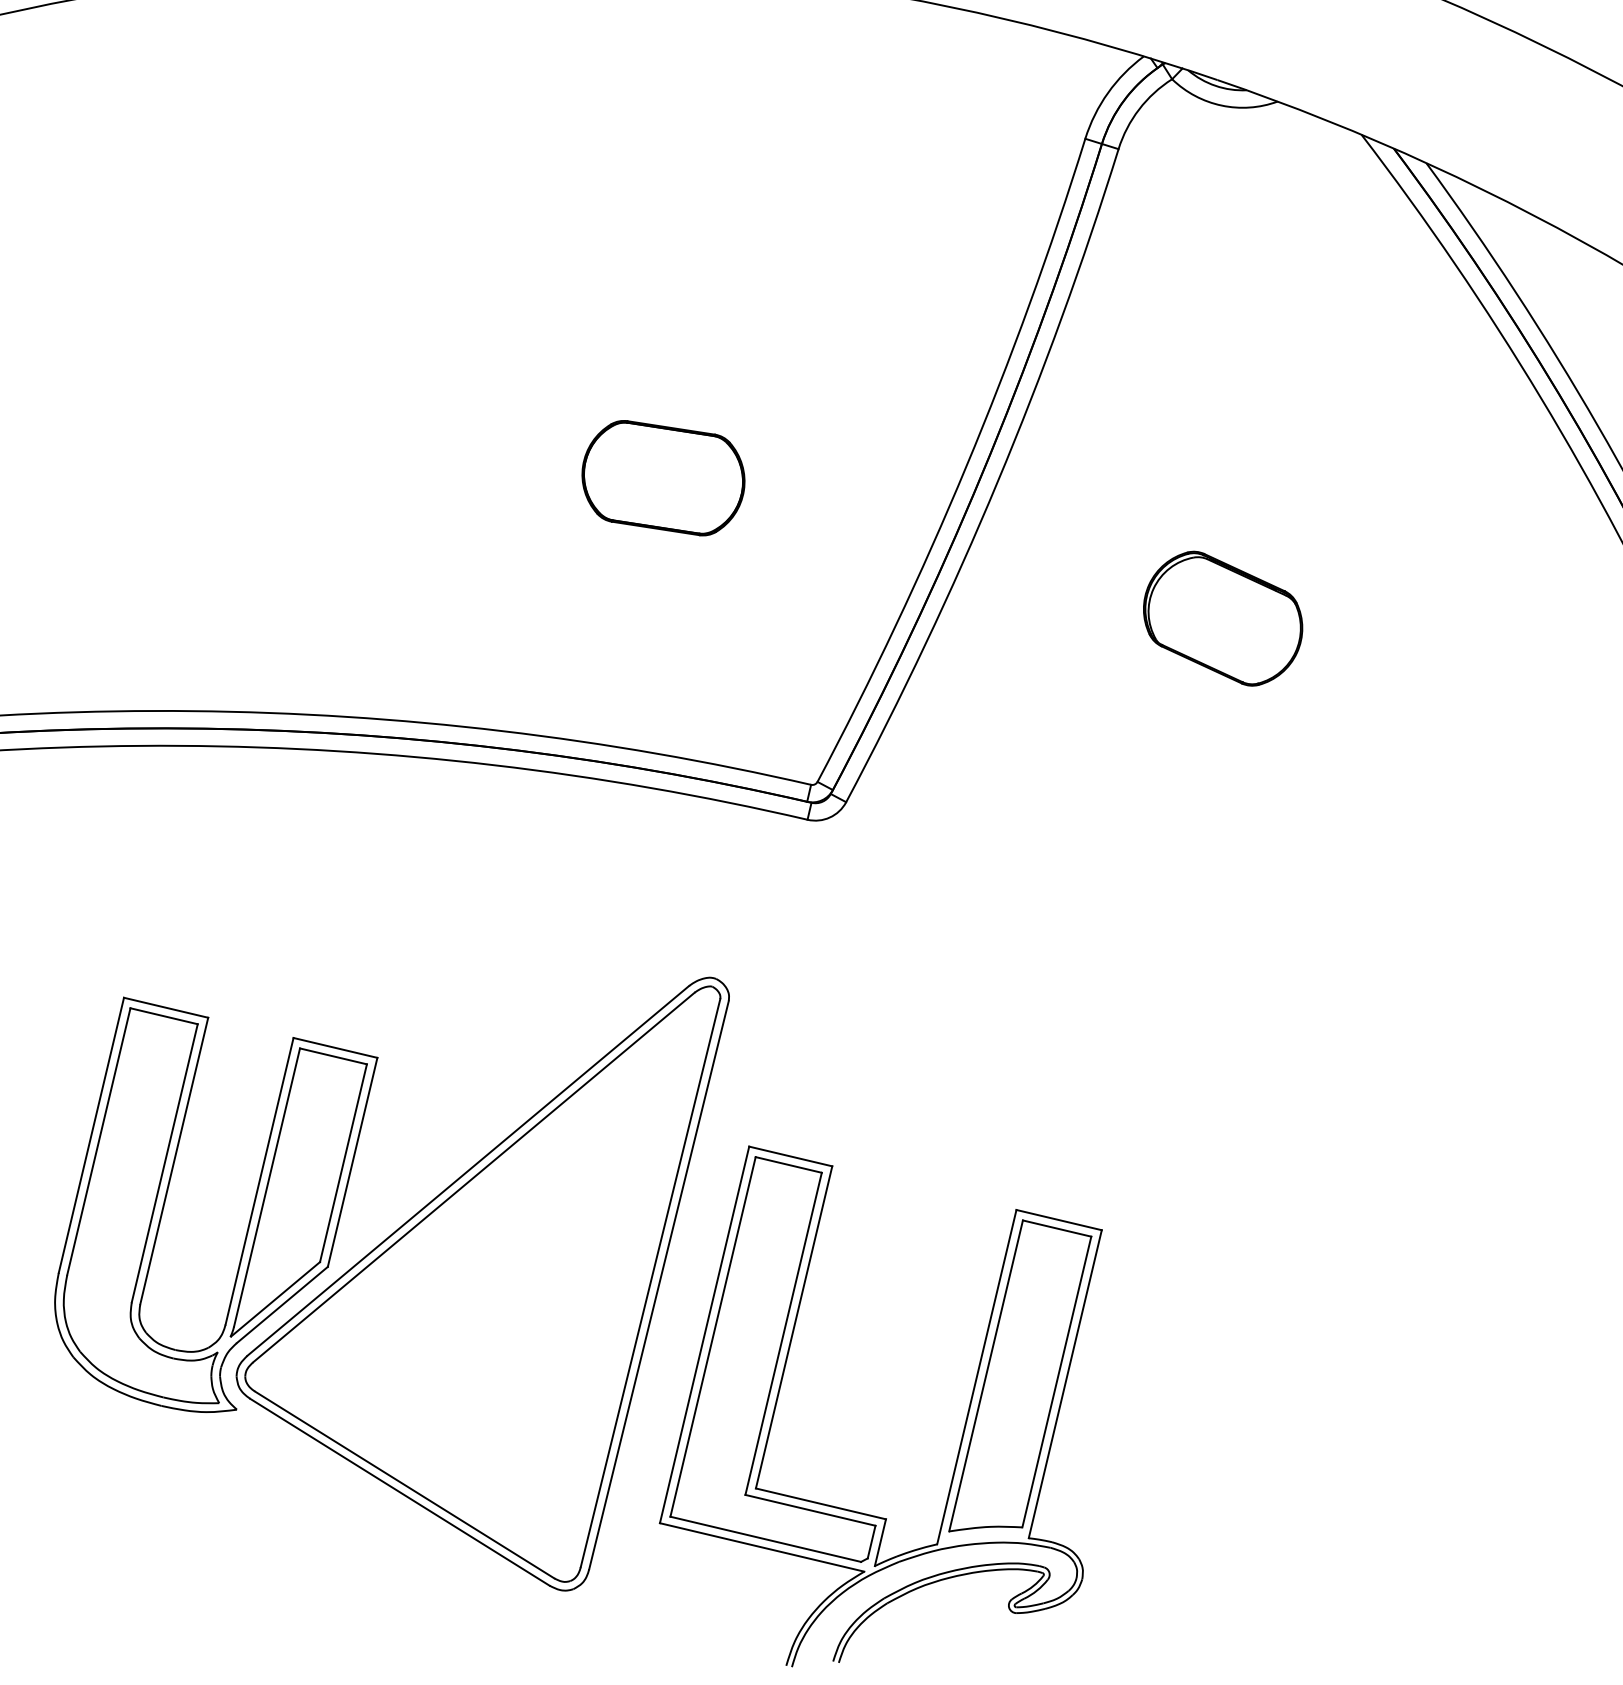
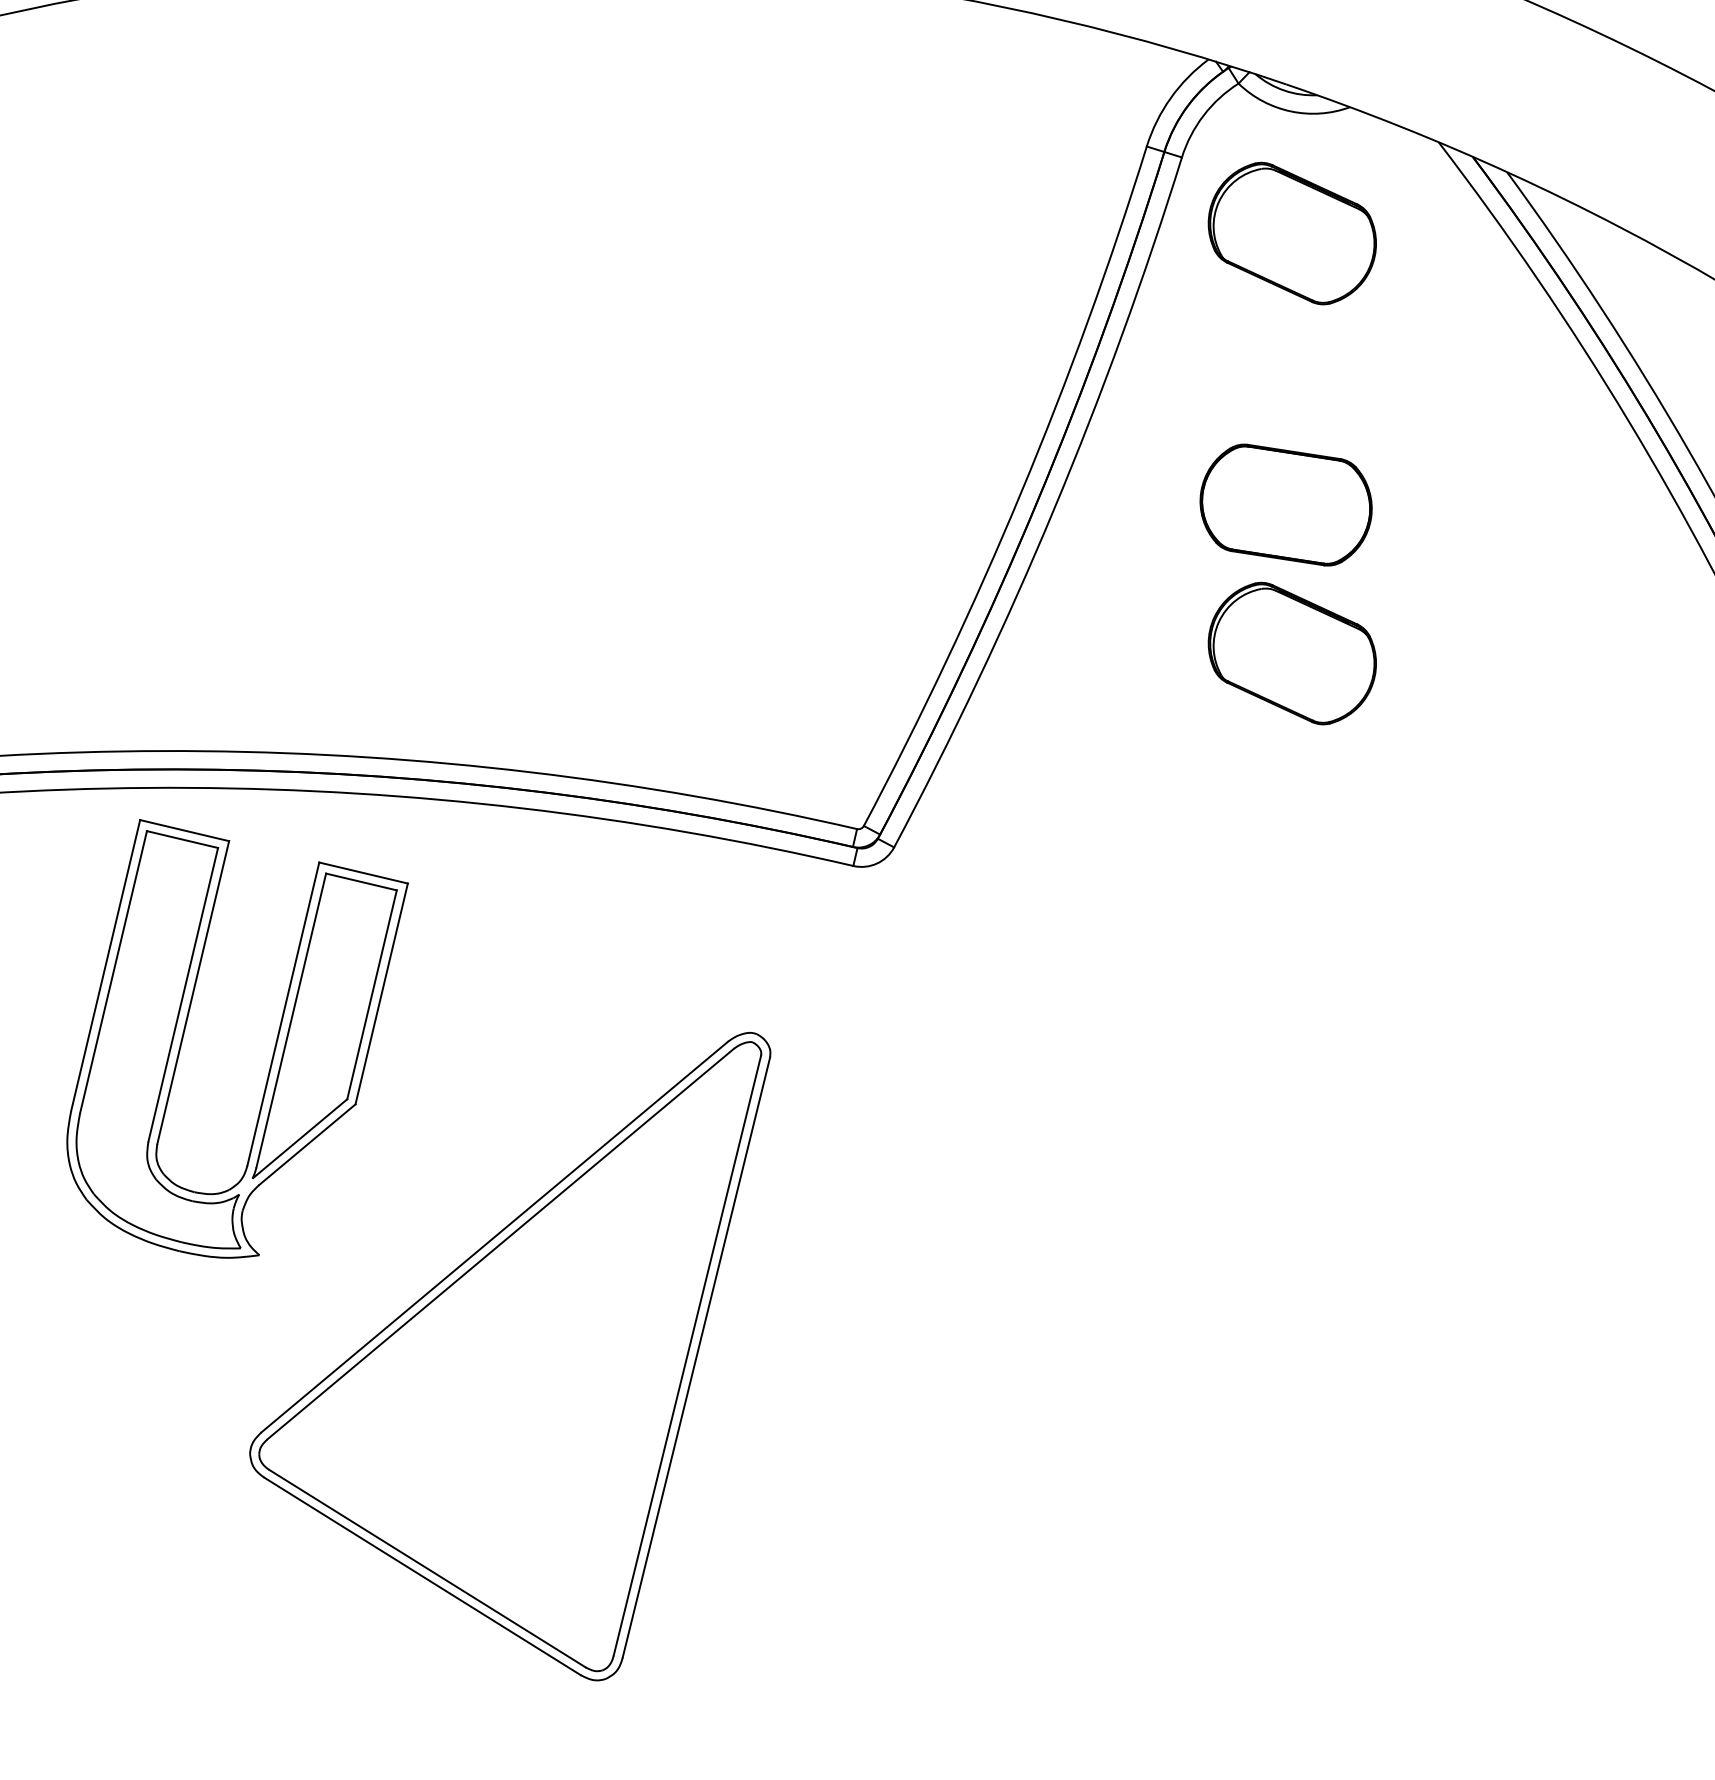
part: (1222, 221) -> (1291, 233), added
part: (662, 477) -> (1285, 504), moved
part: (251, 1212) -> (274, 1046), moved
part: (963, 1426) -> (1018, 1507), removed

